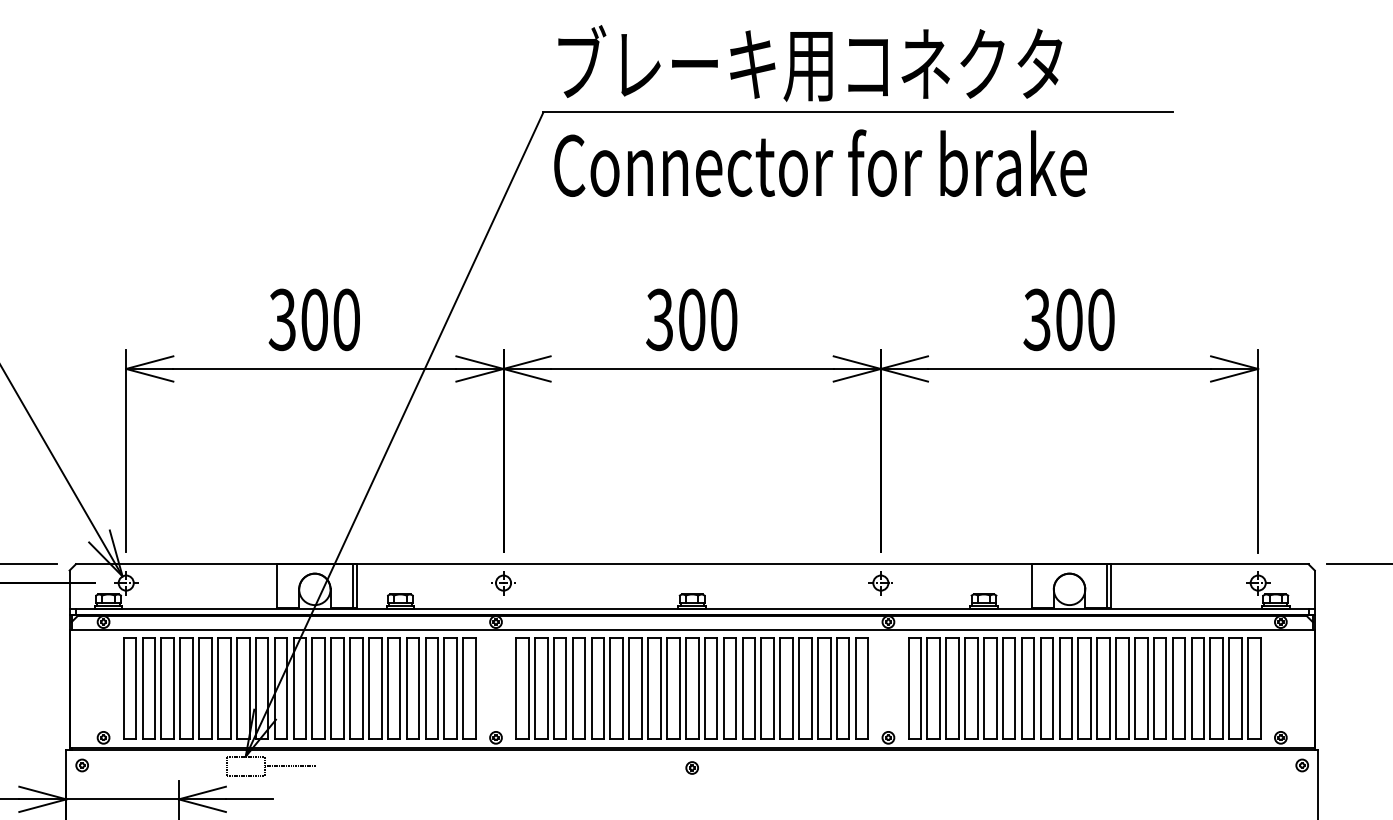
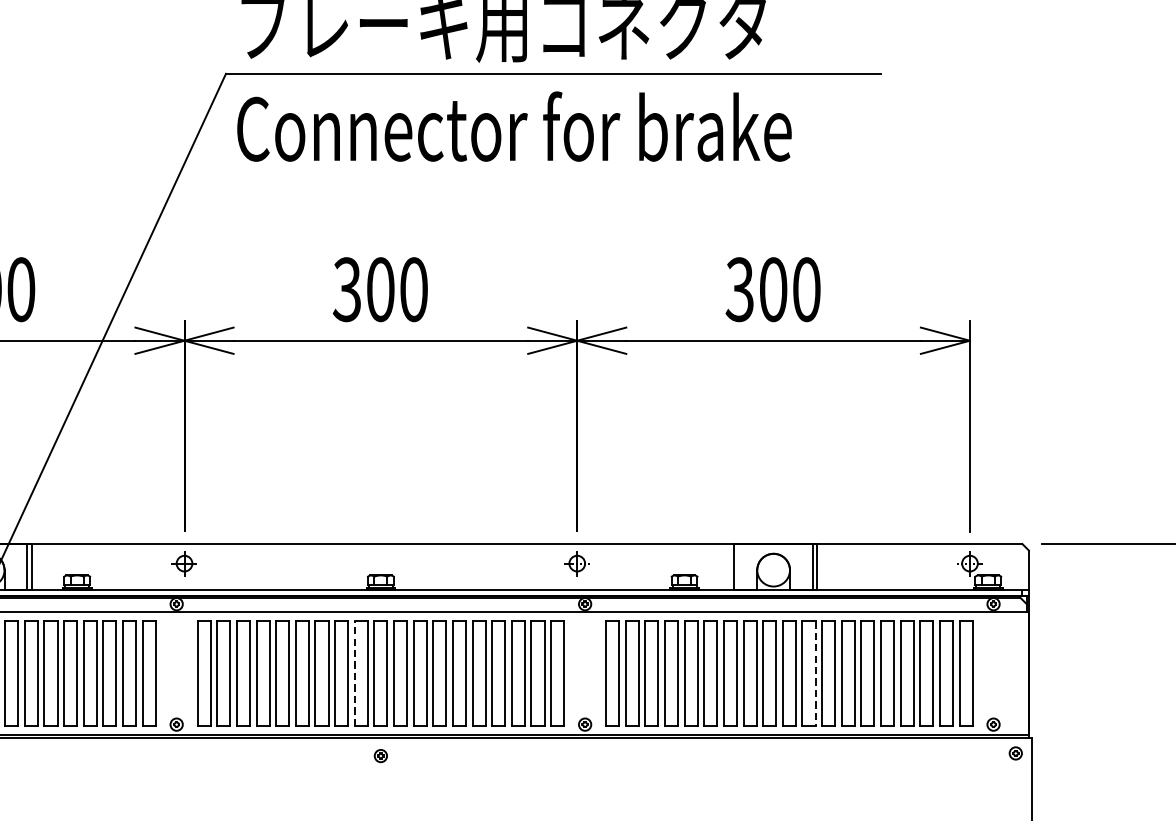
line: (667, 688) -> (355, 673), solid -> dashed
line: (1109, 689) -> (815, 674), solid -> dashed

